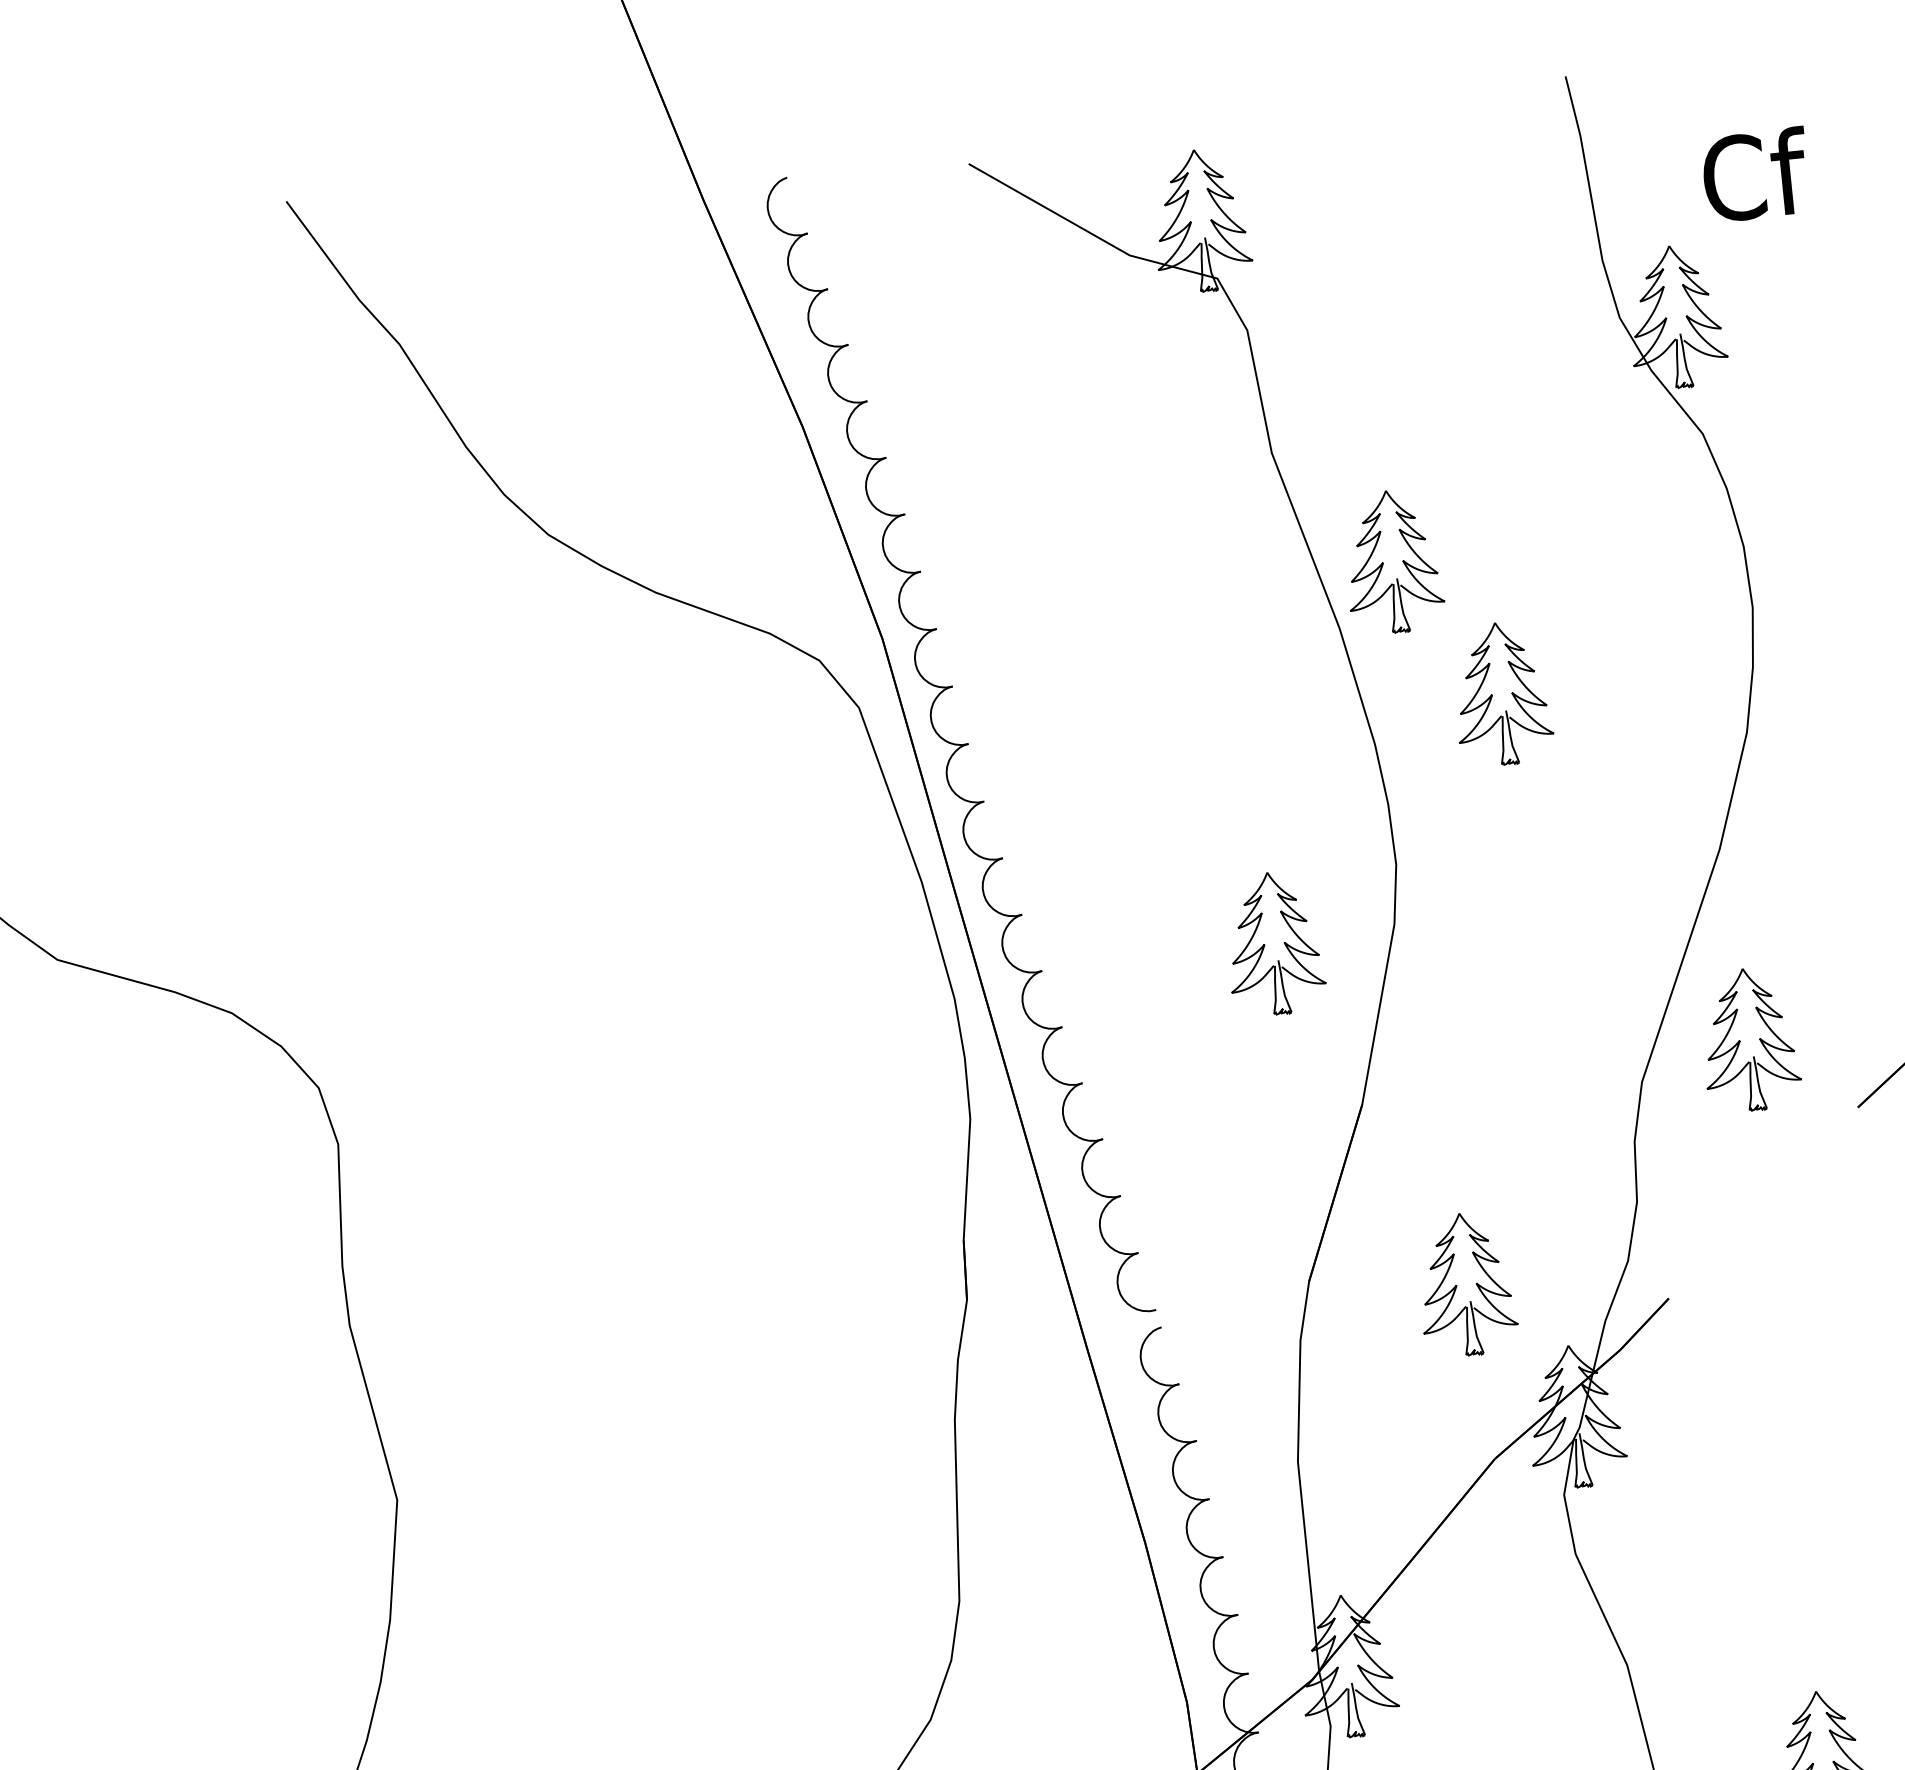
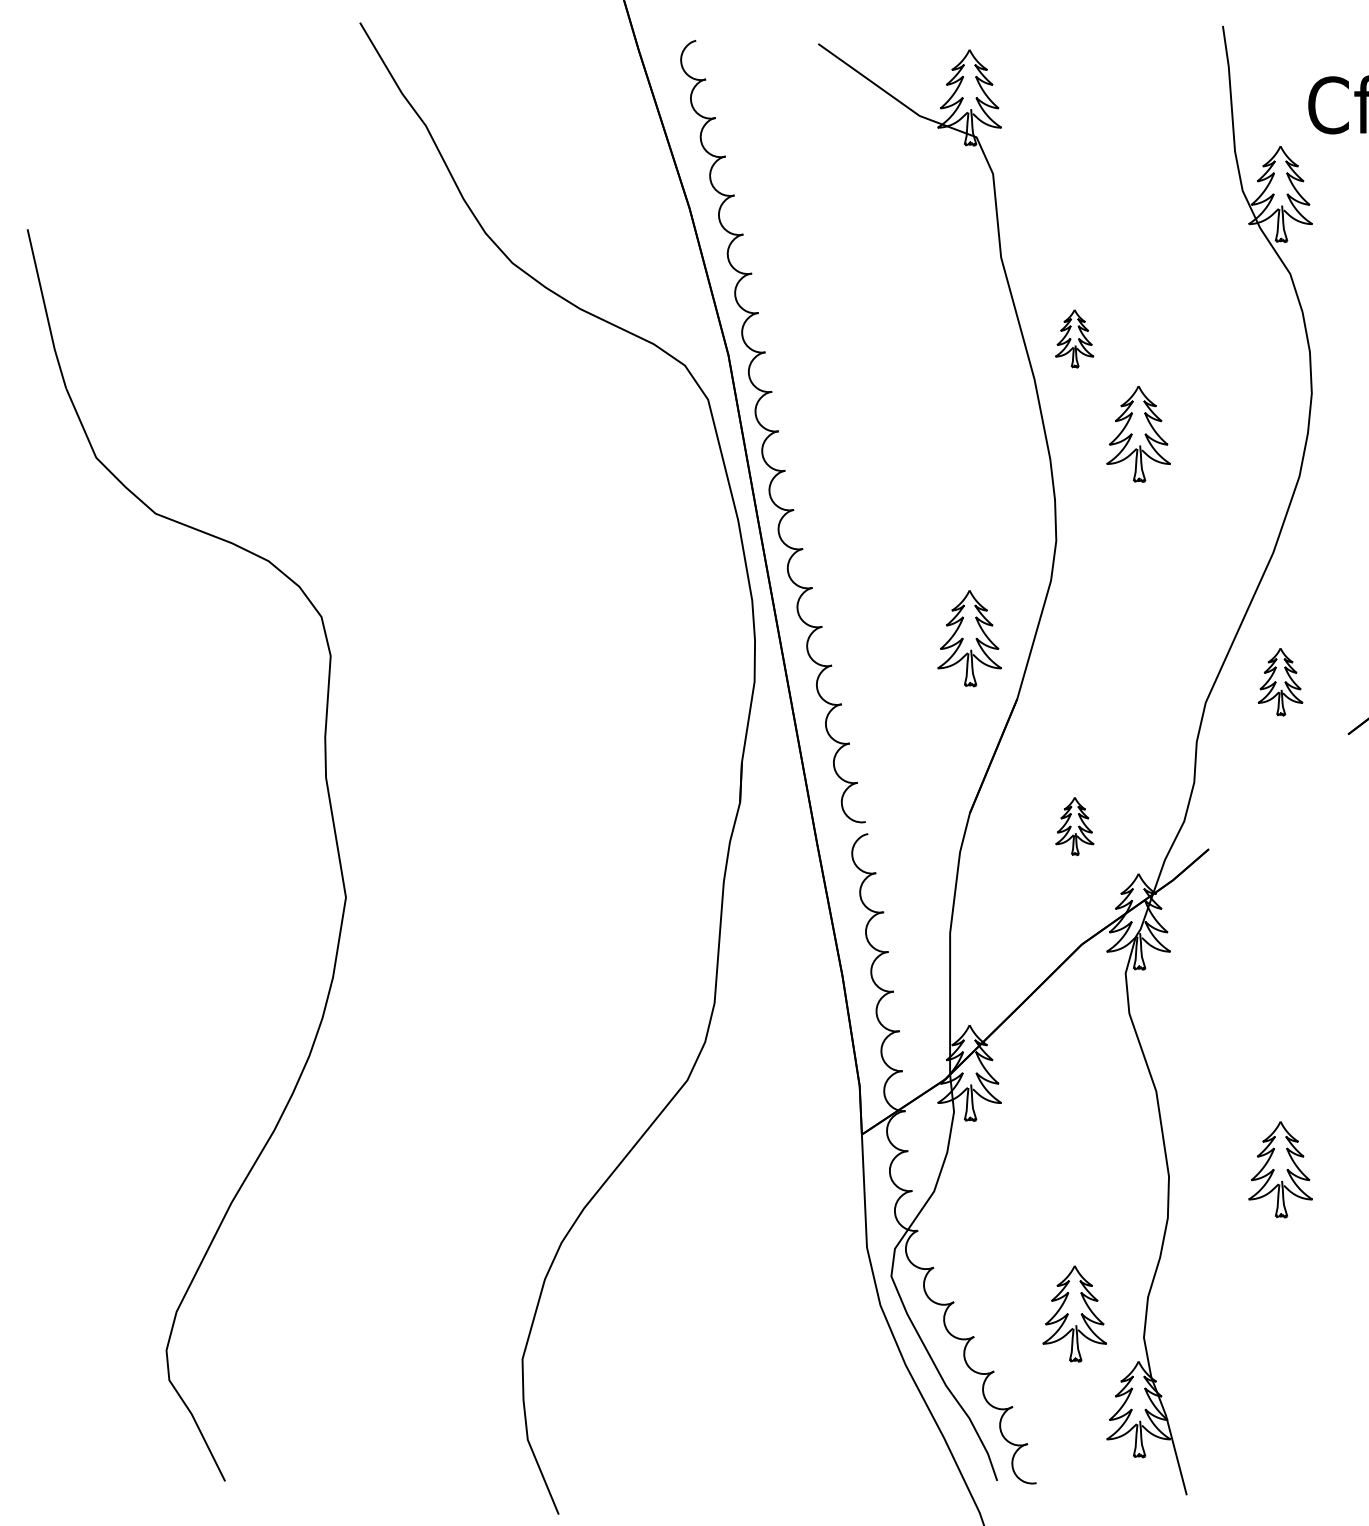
part: (1392, 561) -> (1074, 338), size x0.6
part: (1274, 943) -> (969, 638), moved
part: (1749, 1039) -> (1280, 681), size x0.7
part: (1466, 1285) -> (1074, 826), size x0.6

